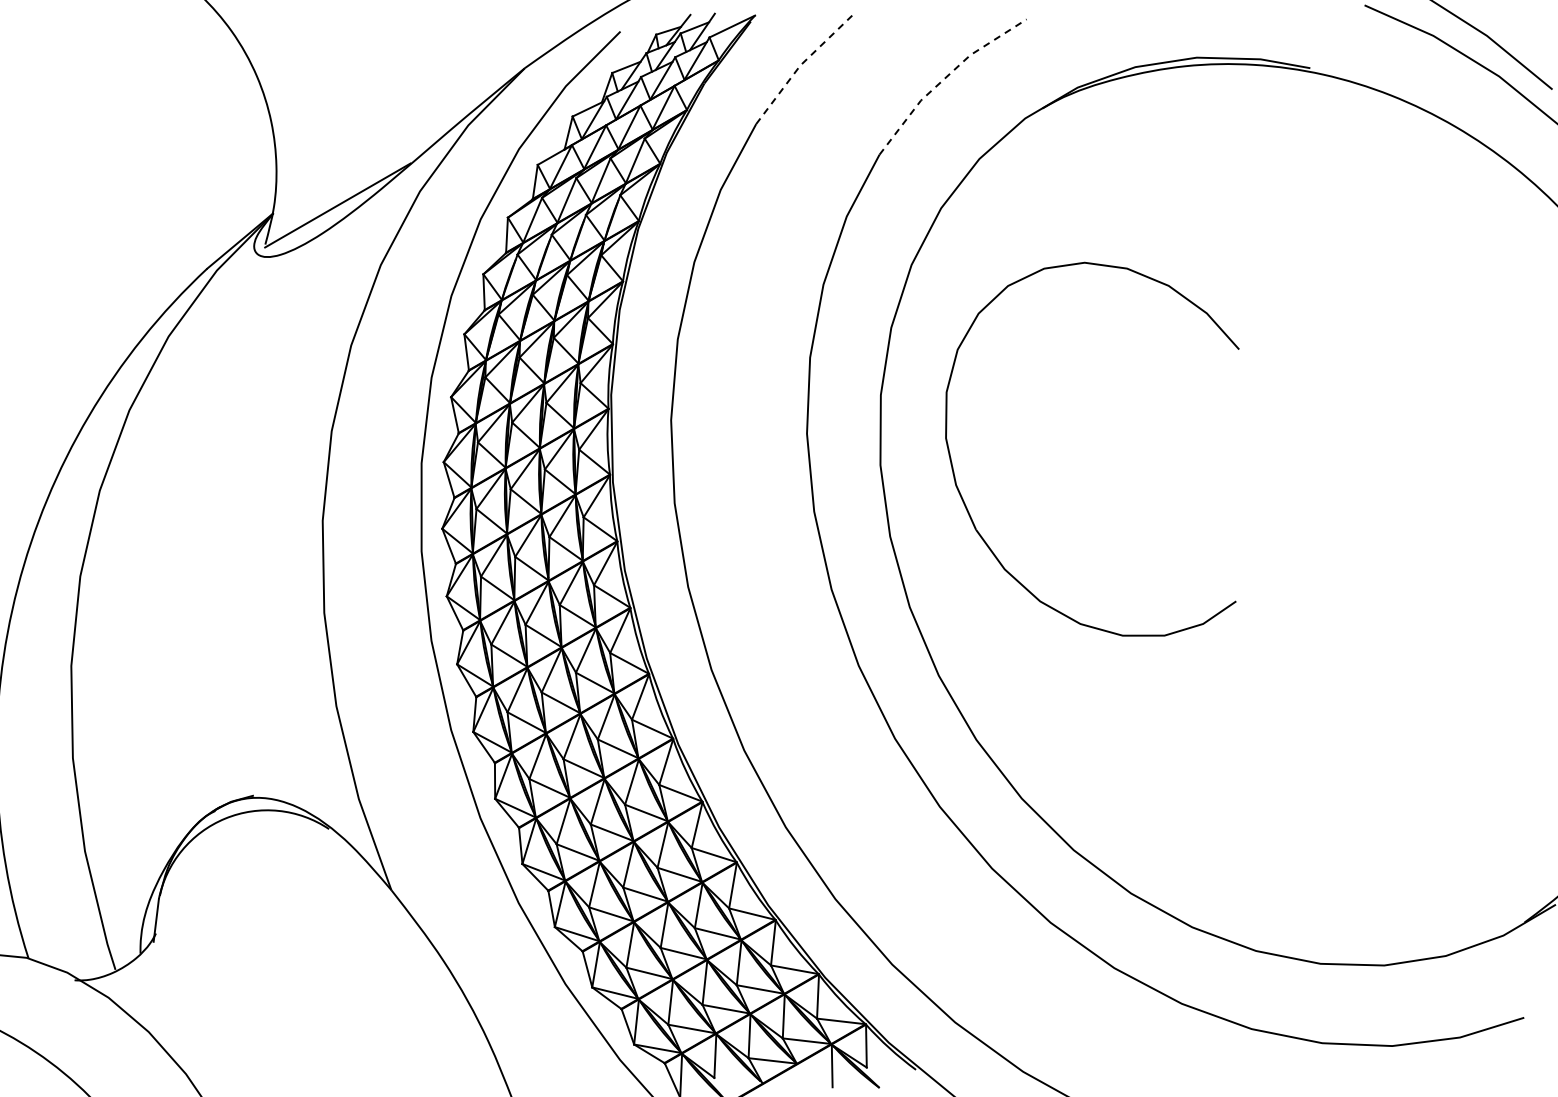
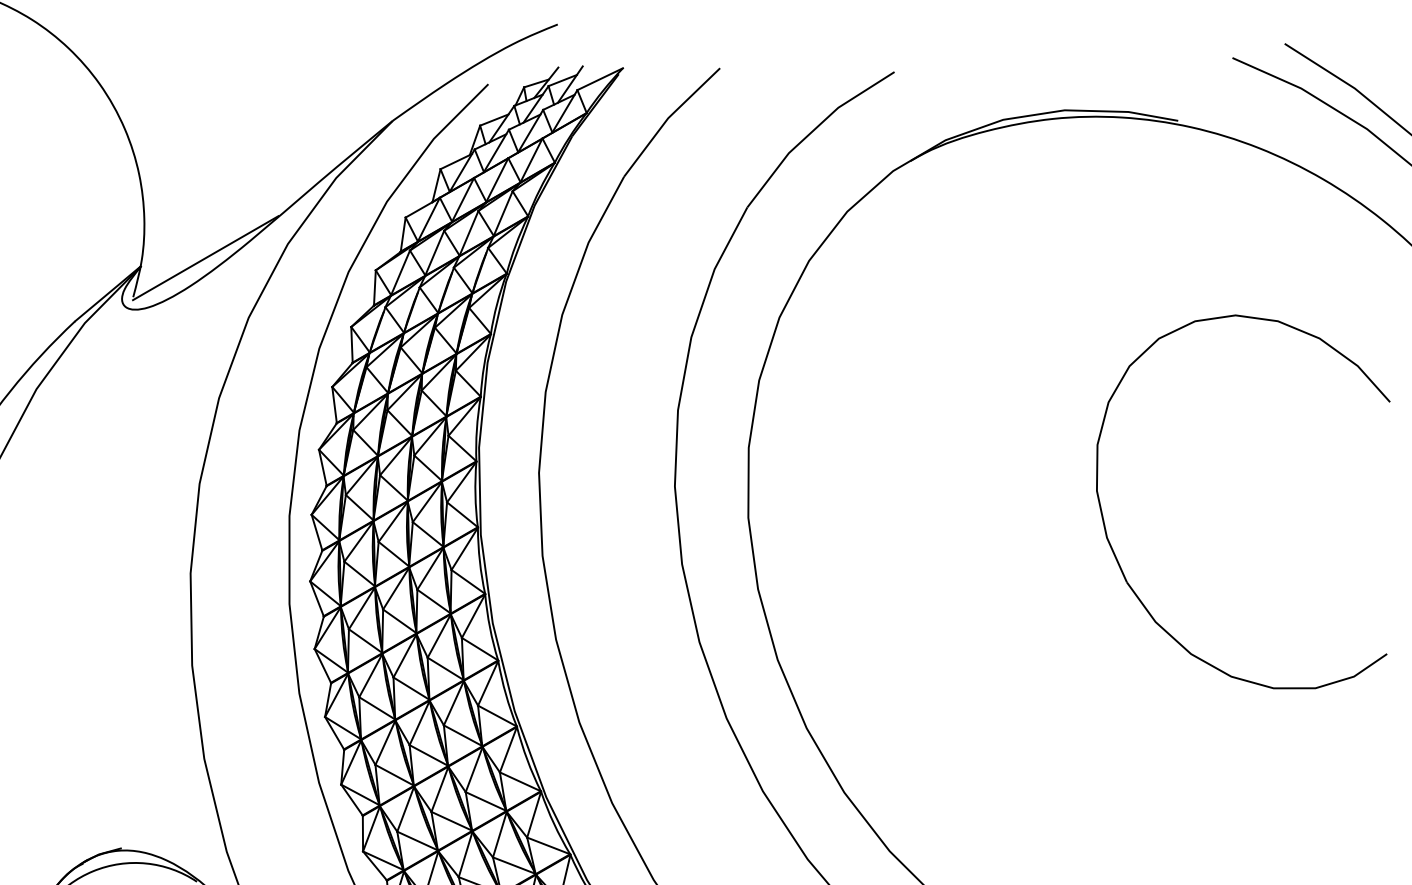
line: (800, 65) -> (668, 118), dashed -> solid
line: (945, 78) -> (813, 131), dashed -> solid
part: (967, 507) -> (1118, 560), moved

